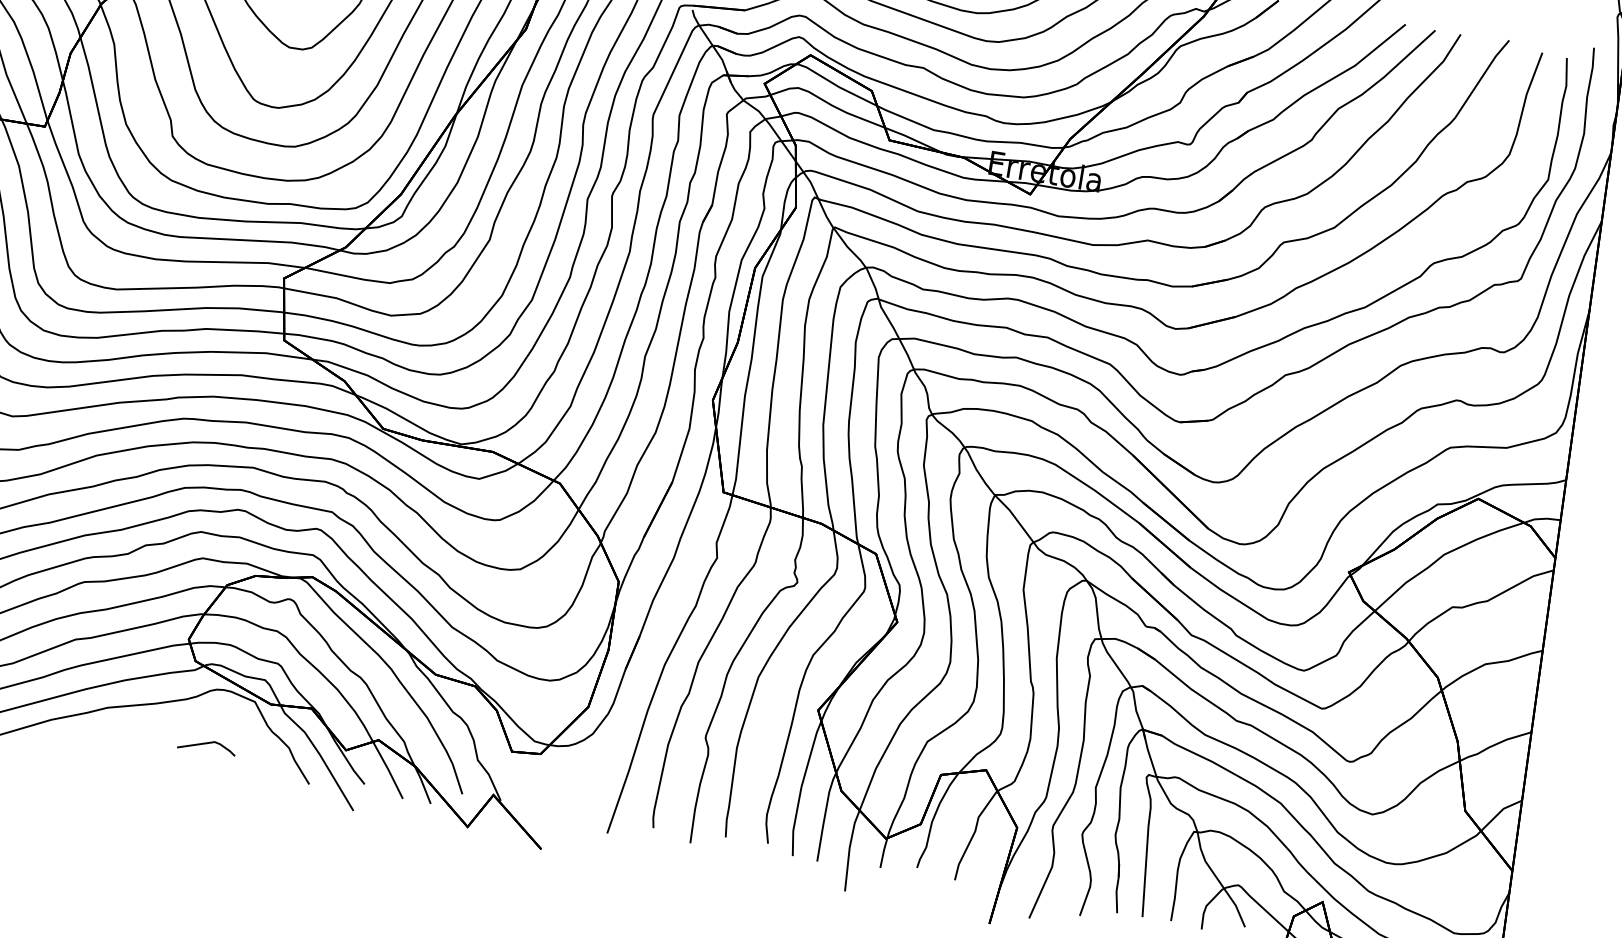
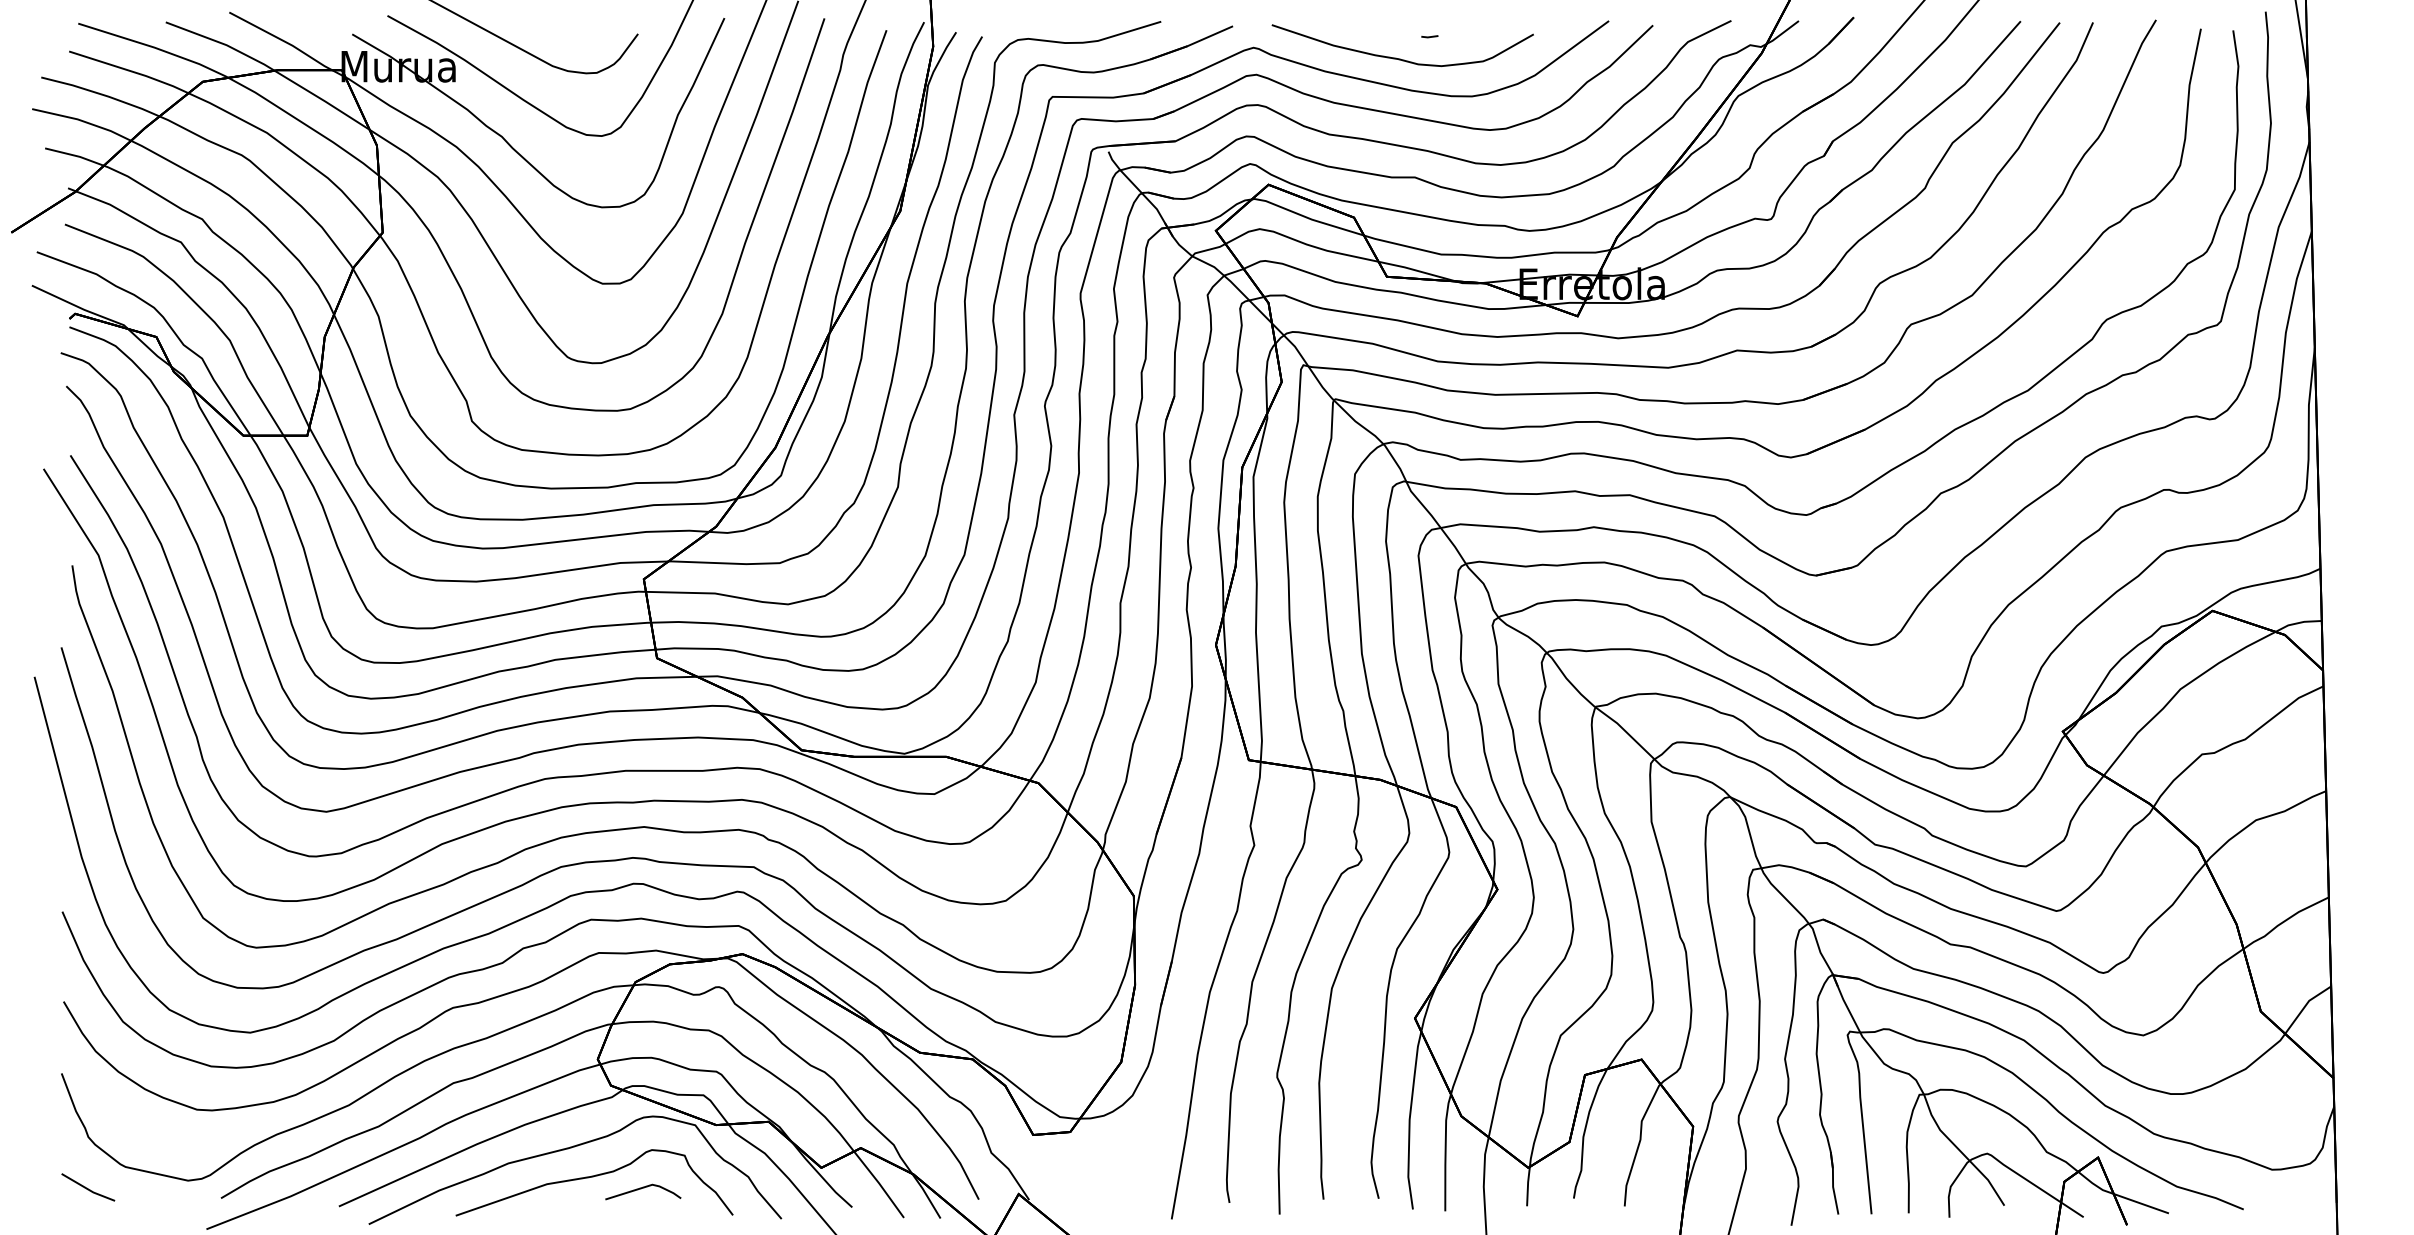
curve: (170, 729) -> (593, 1177), added

